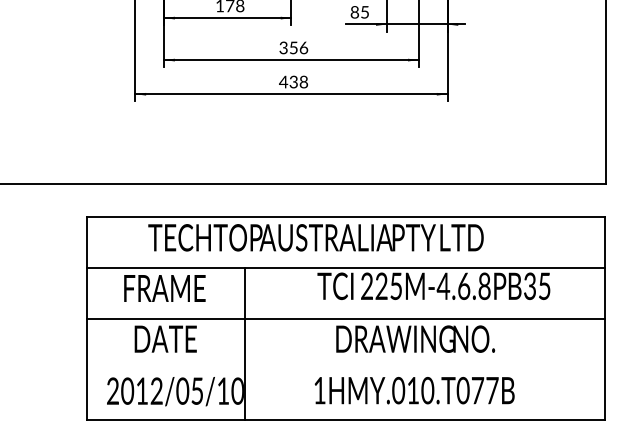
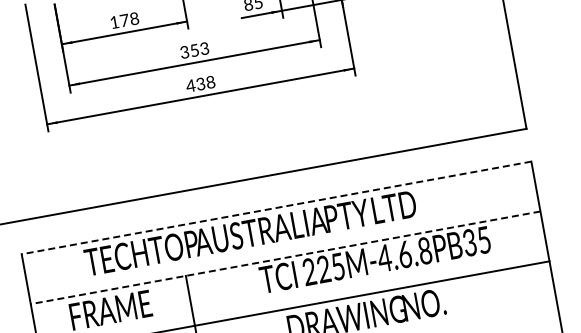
text: (303, 47) -> (204, 48), 356 -> 353
line: (345, 217) -> (275, 208), solid -> dashed
line: (345, 268) -> (285, 258), solid -> dashed

